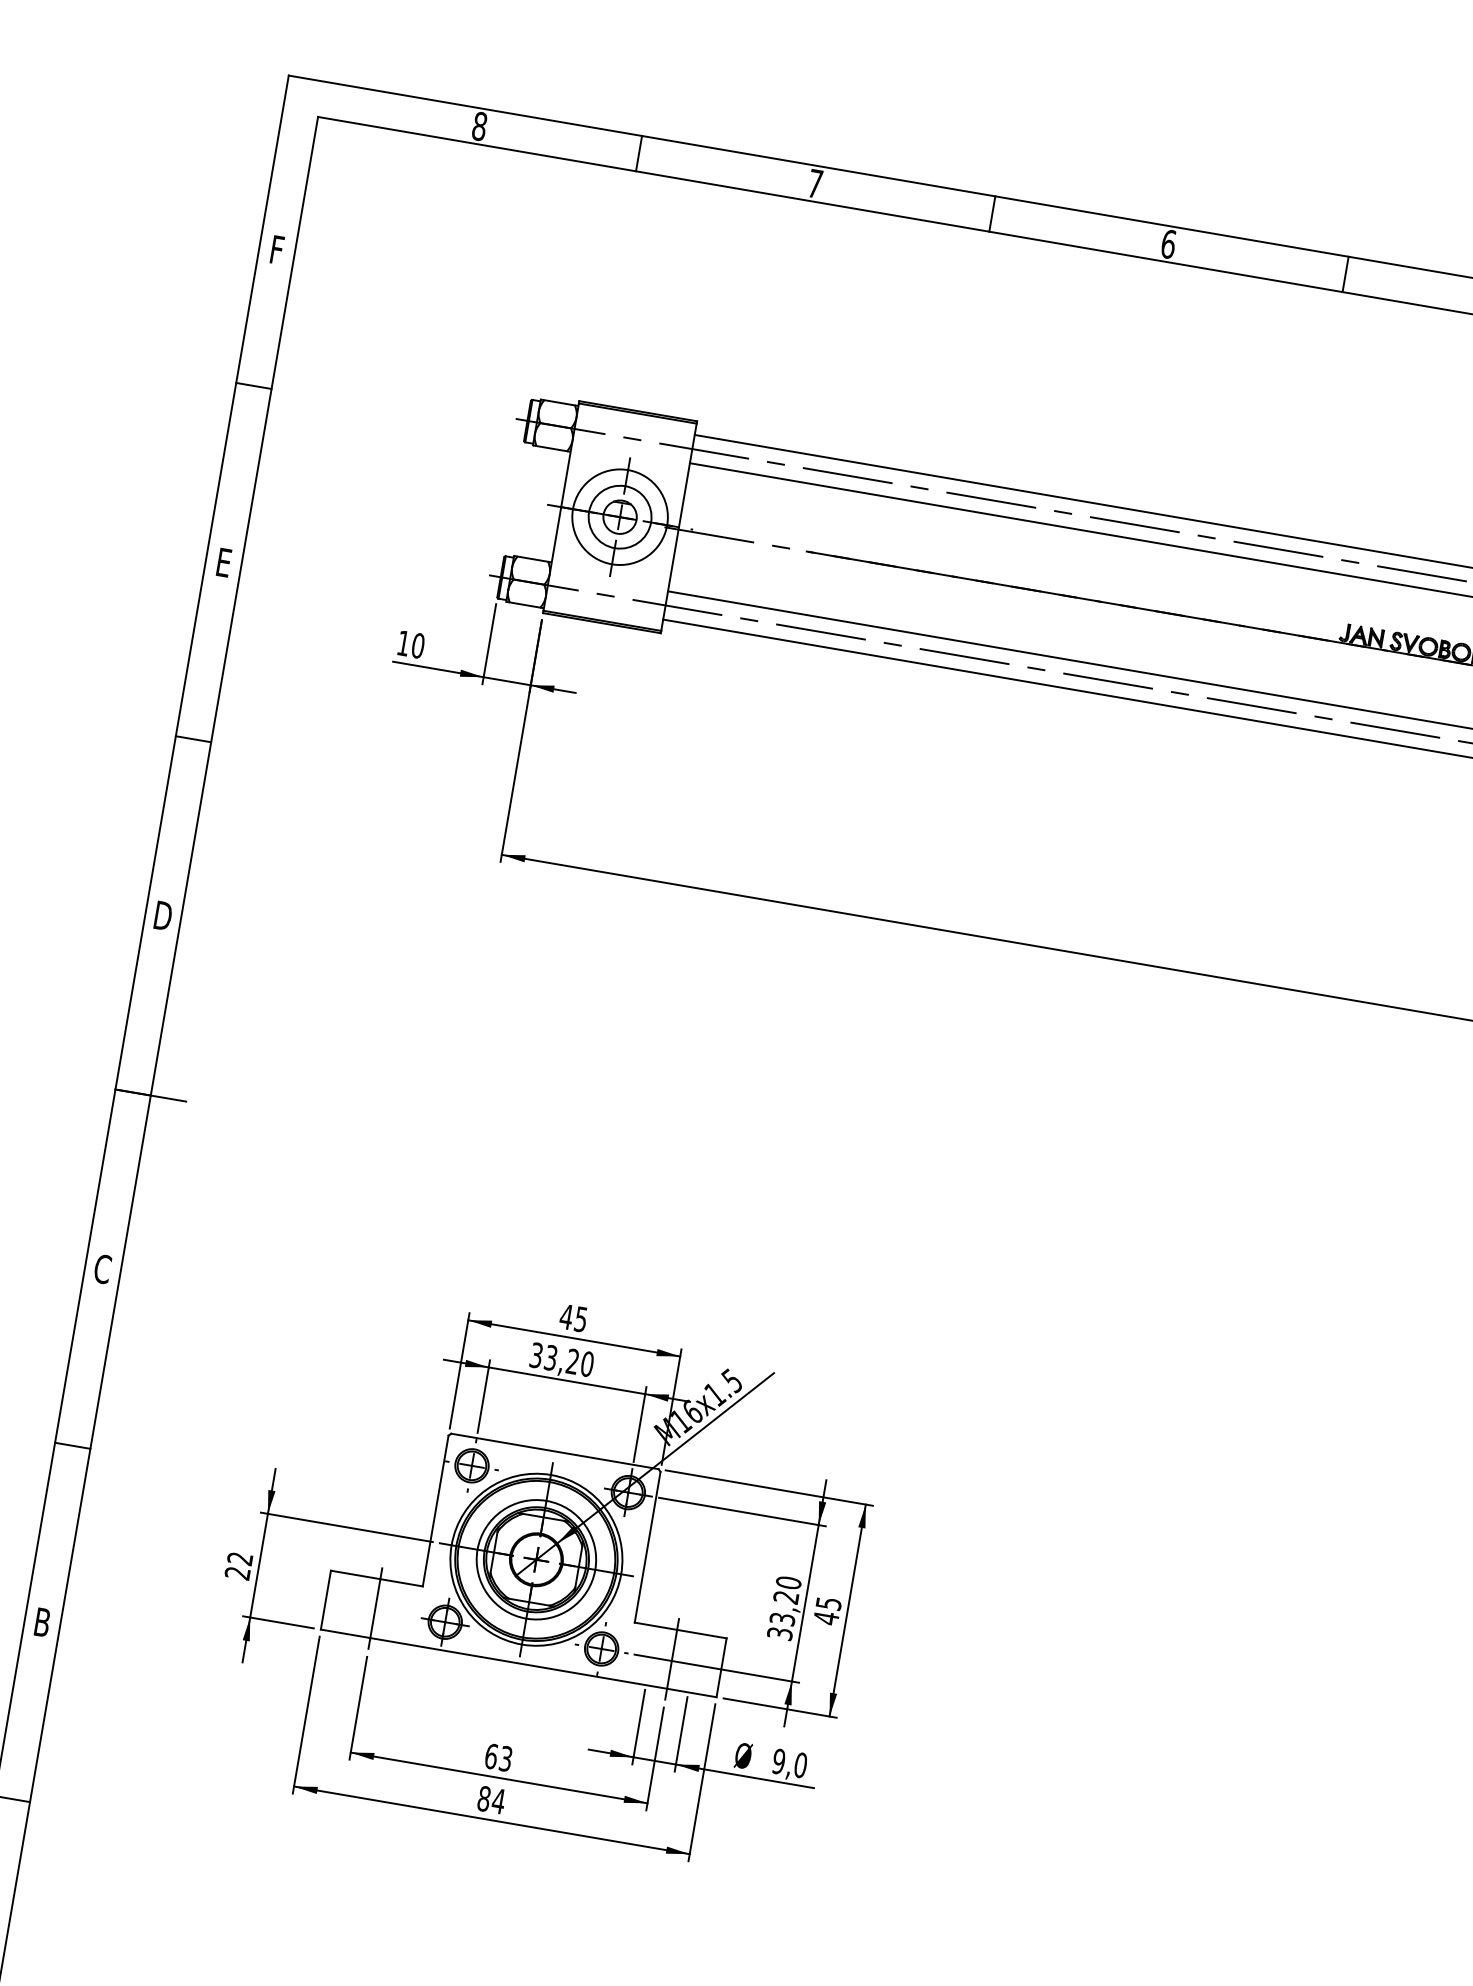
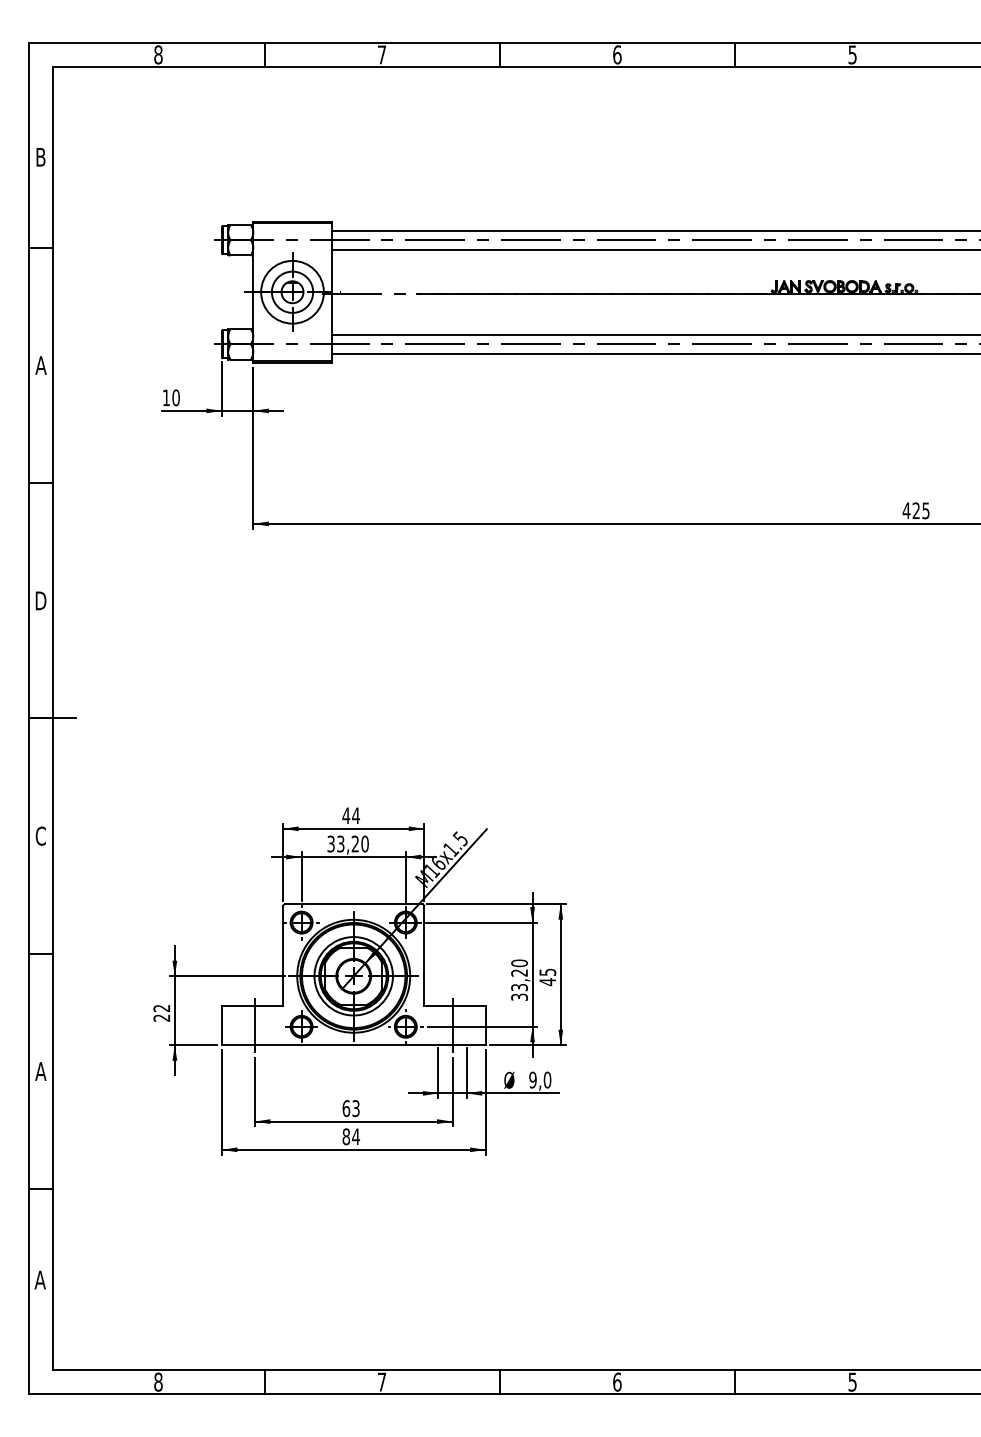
text: (276, 250) -> (40, 157), F -> B
text: (222, 562) -> (40, 365), E -> A
text: (580, 1318) -> (355, 815), 45 -> 44
text: (41, 1622) -> (40, 1071), B -> A

